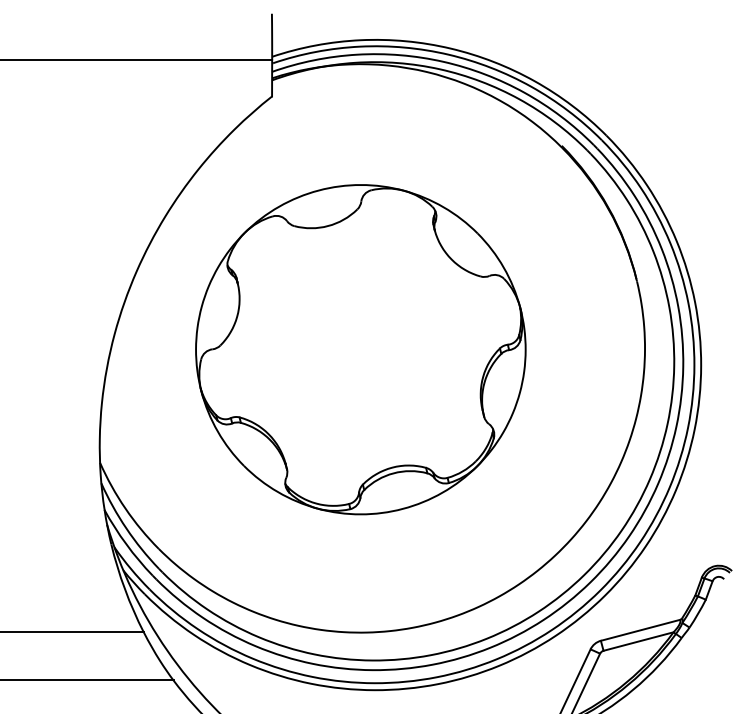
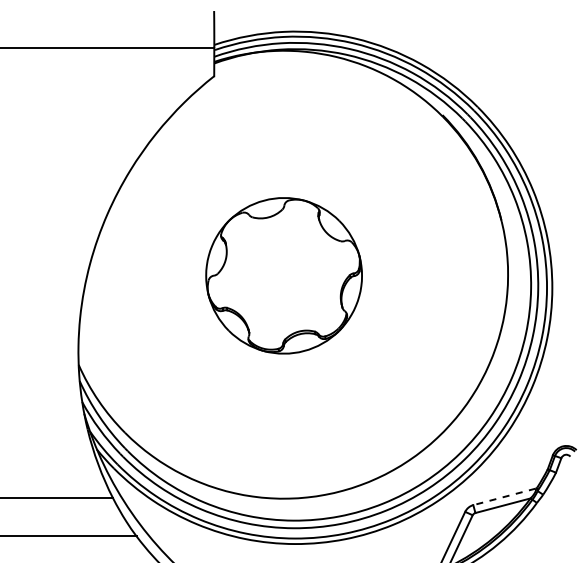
part: (359, 349) -> (283, 275), size x0.6
line: (640, 631) -> (504, 497), solid -> dashed

